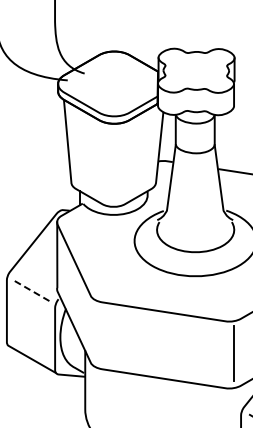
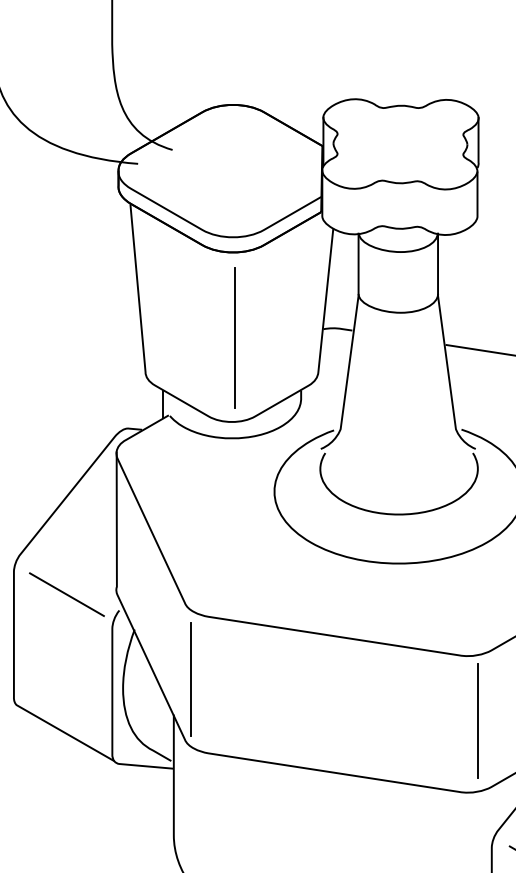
line: (115, 165) -> (235, 337), added
line: (32, 291) -> (66, 594), dashed -> solid
line: (93, 332) -> (190, 678), added

